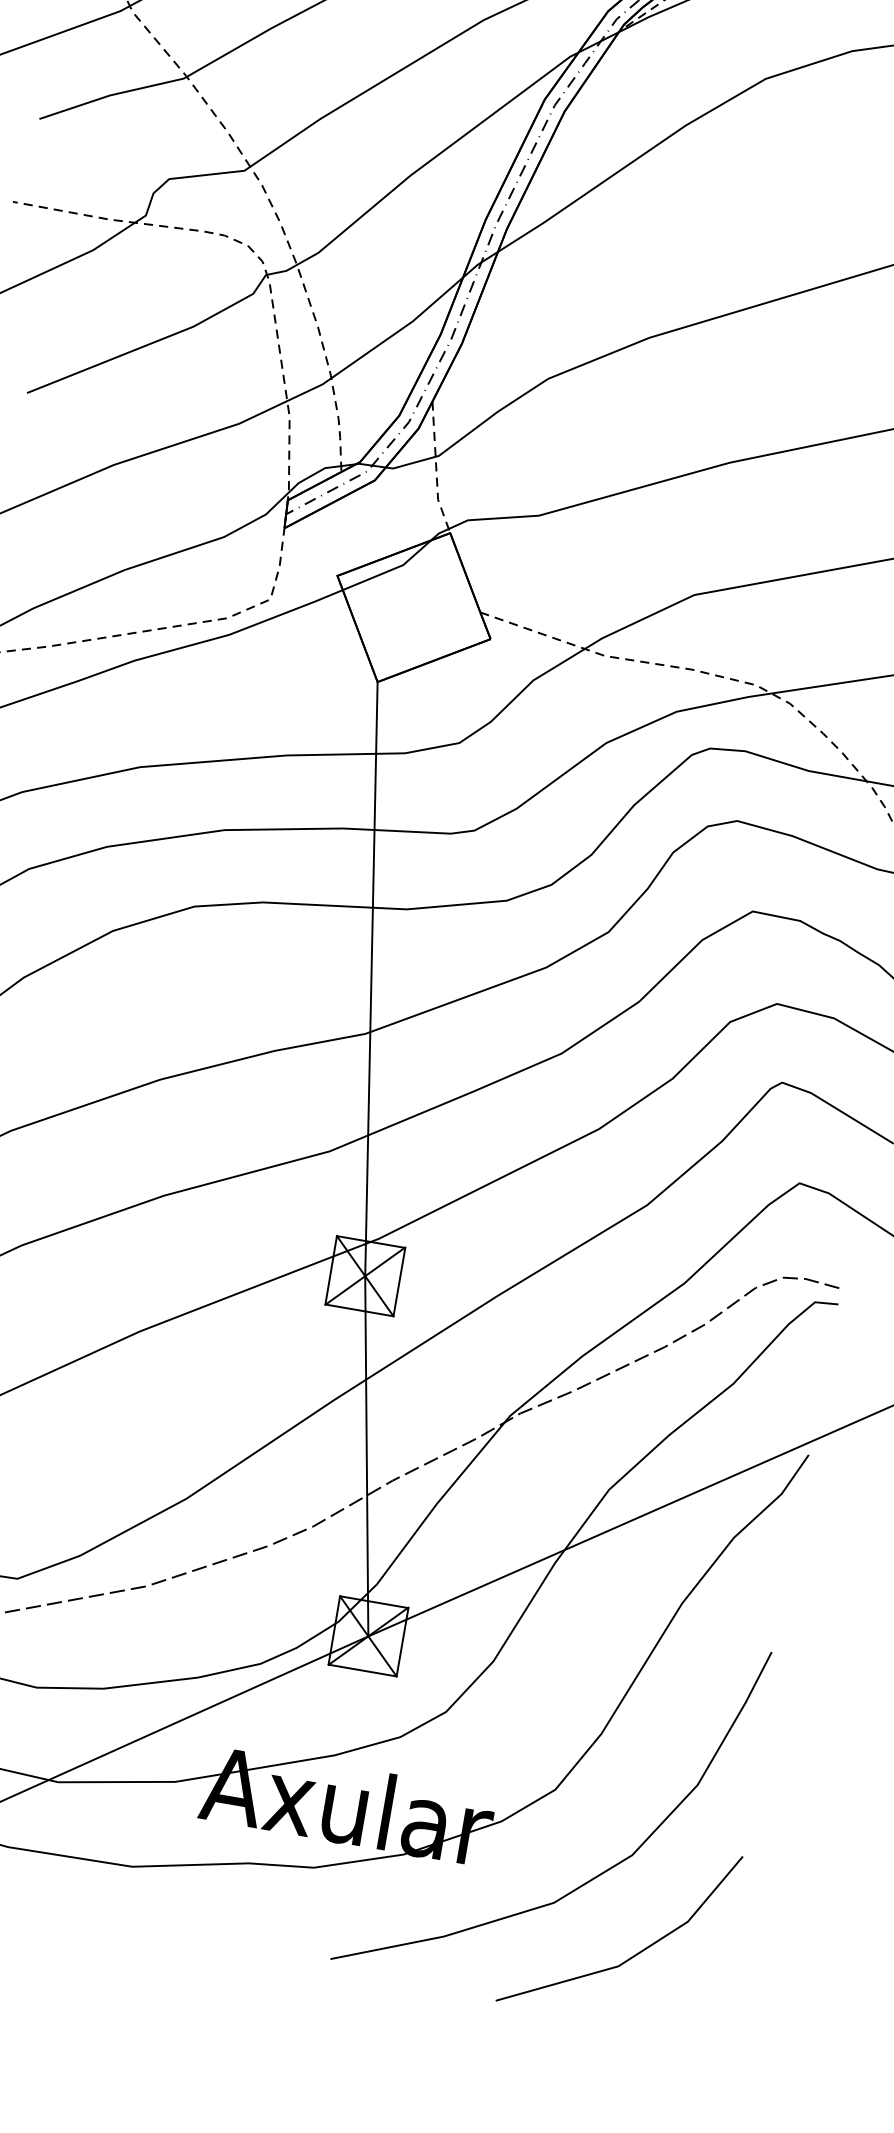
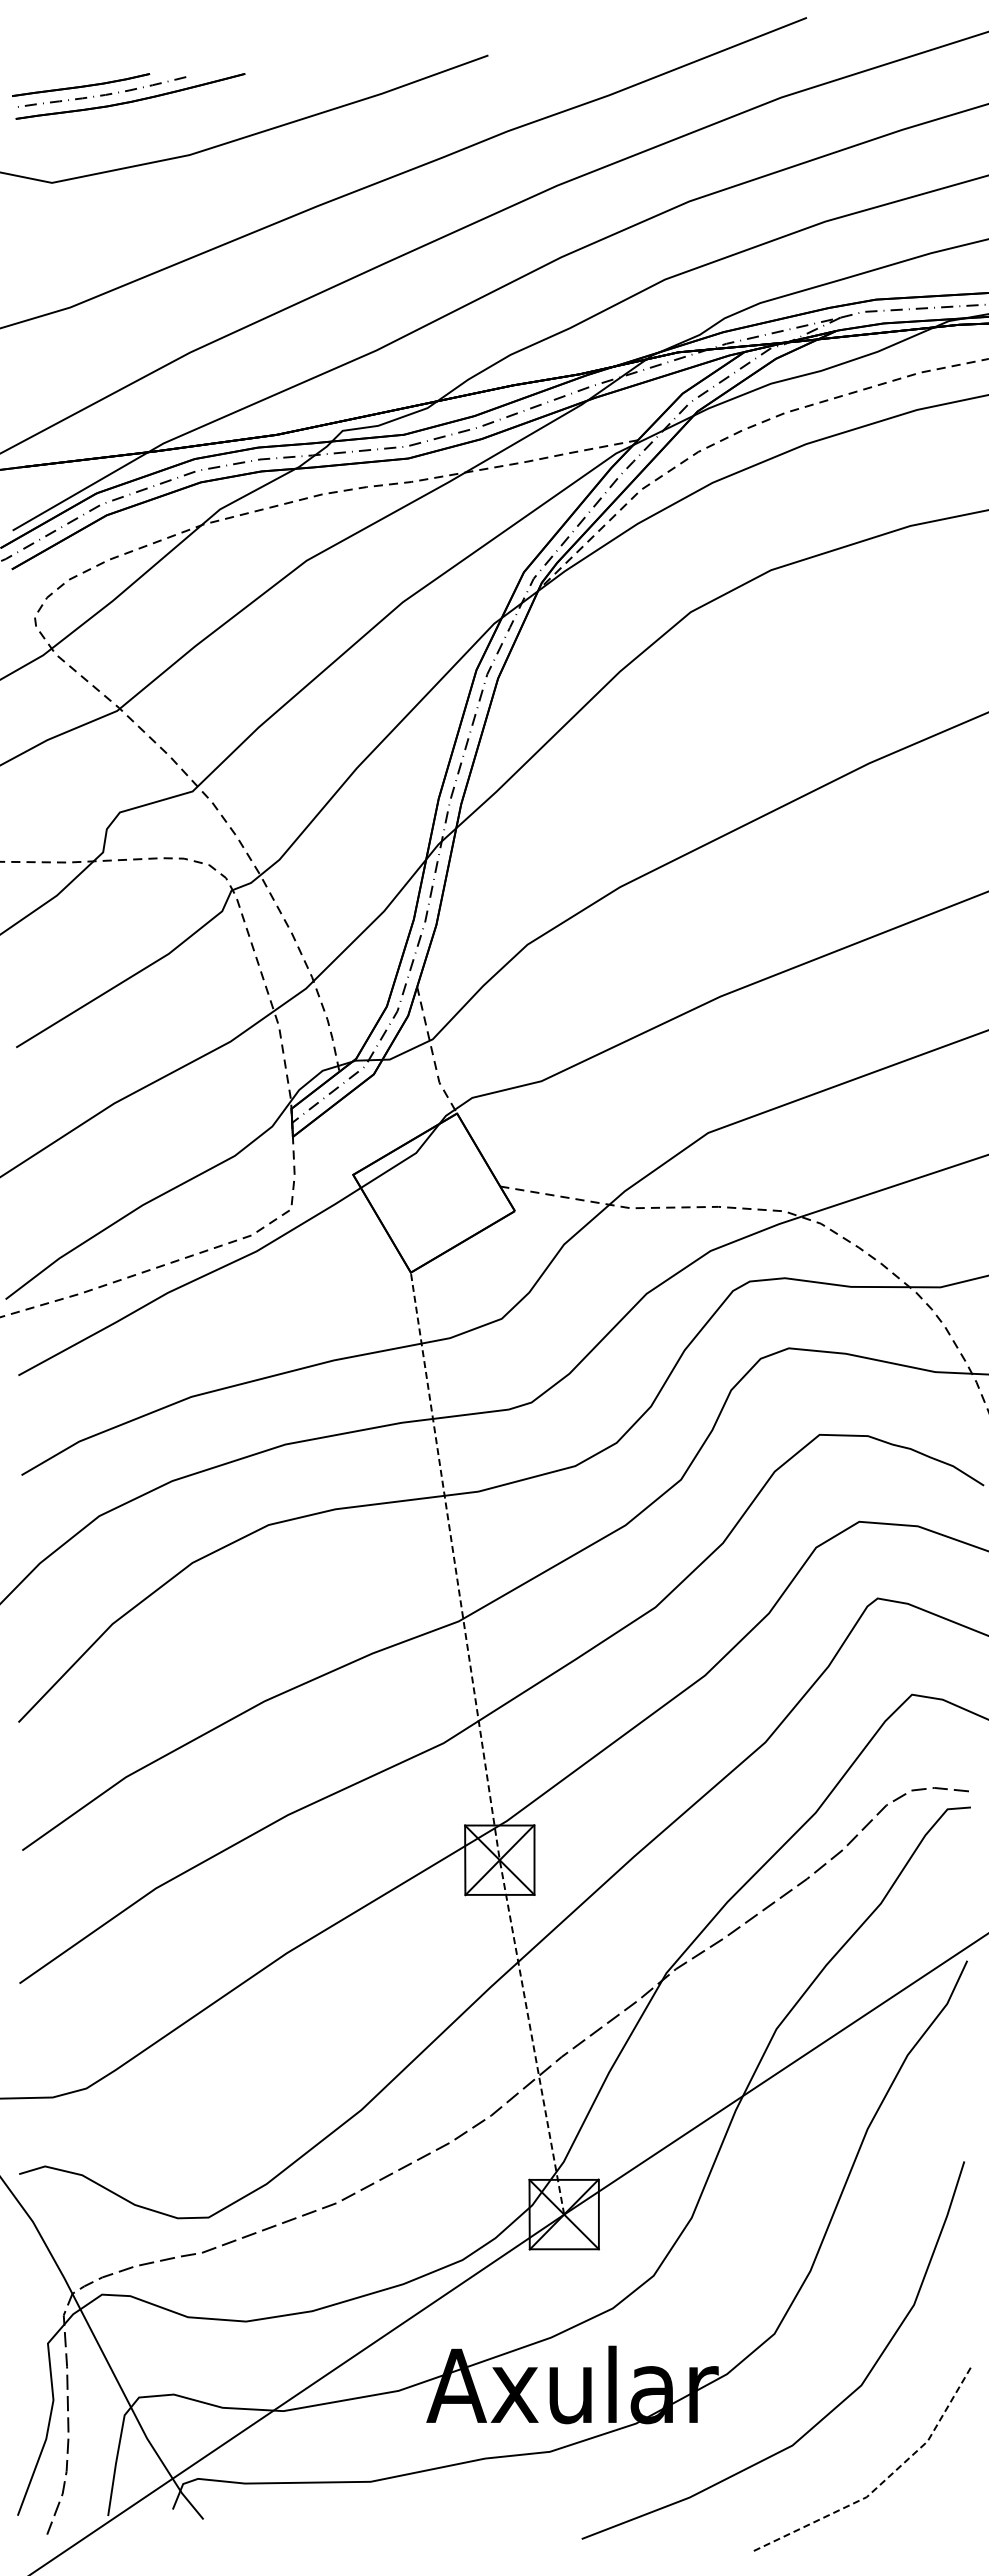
line: (367, 1159) -> (482, 1744), solid -> dashed
line: (635, 1955) -> (881, 2483), solid -> dashed

